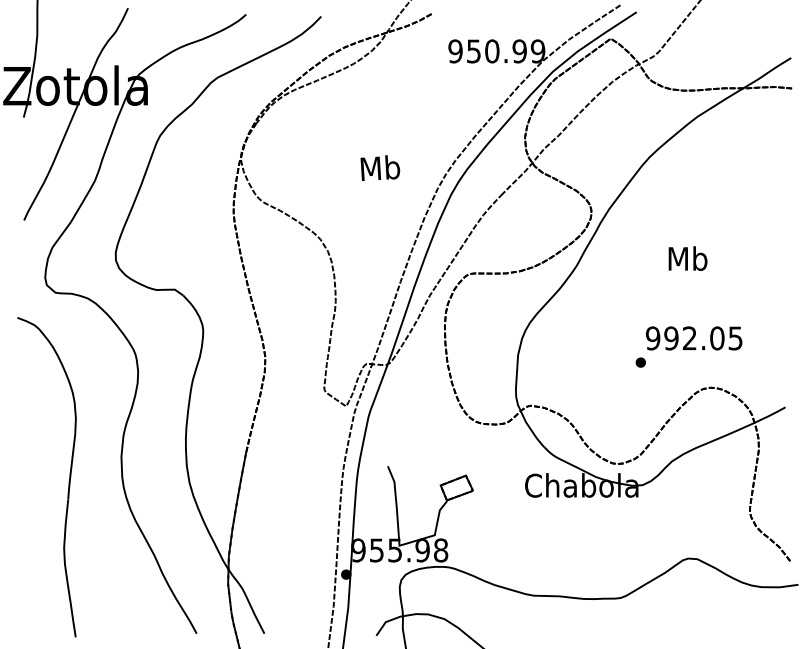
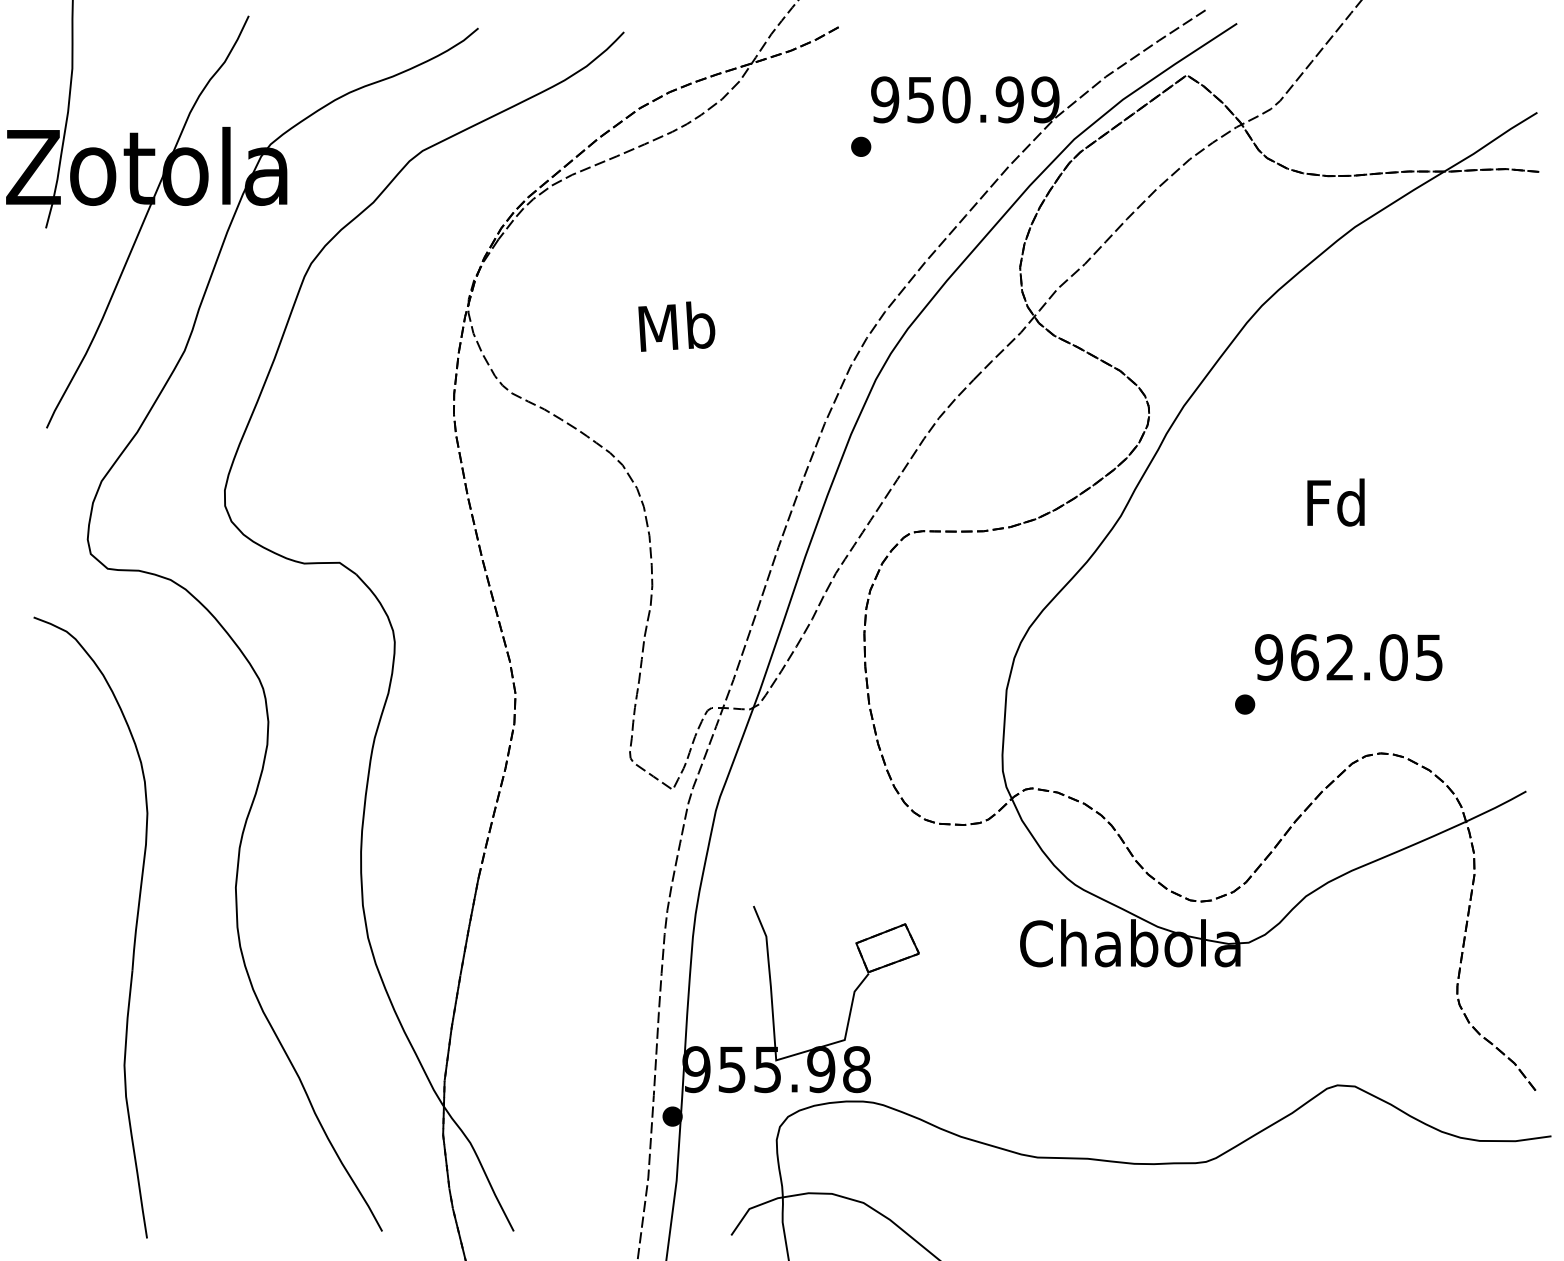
part: (443, 75) -> (861, 146), added
text: (380, 167) -> (677, 325), moved
text: (687, 258) -> (1335, 502), Mb -> Fd
text: (671, 338) -> (1304, 657), 992.05 -> 962.05

